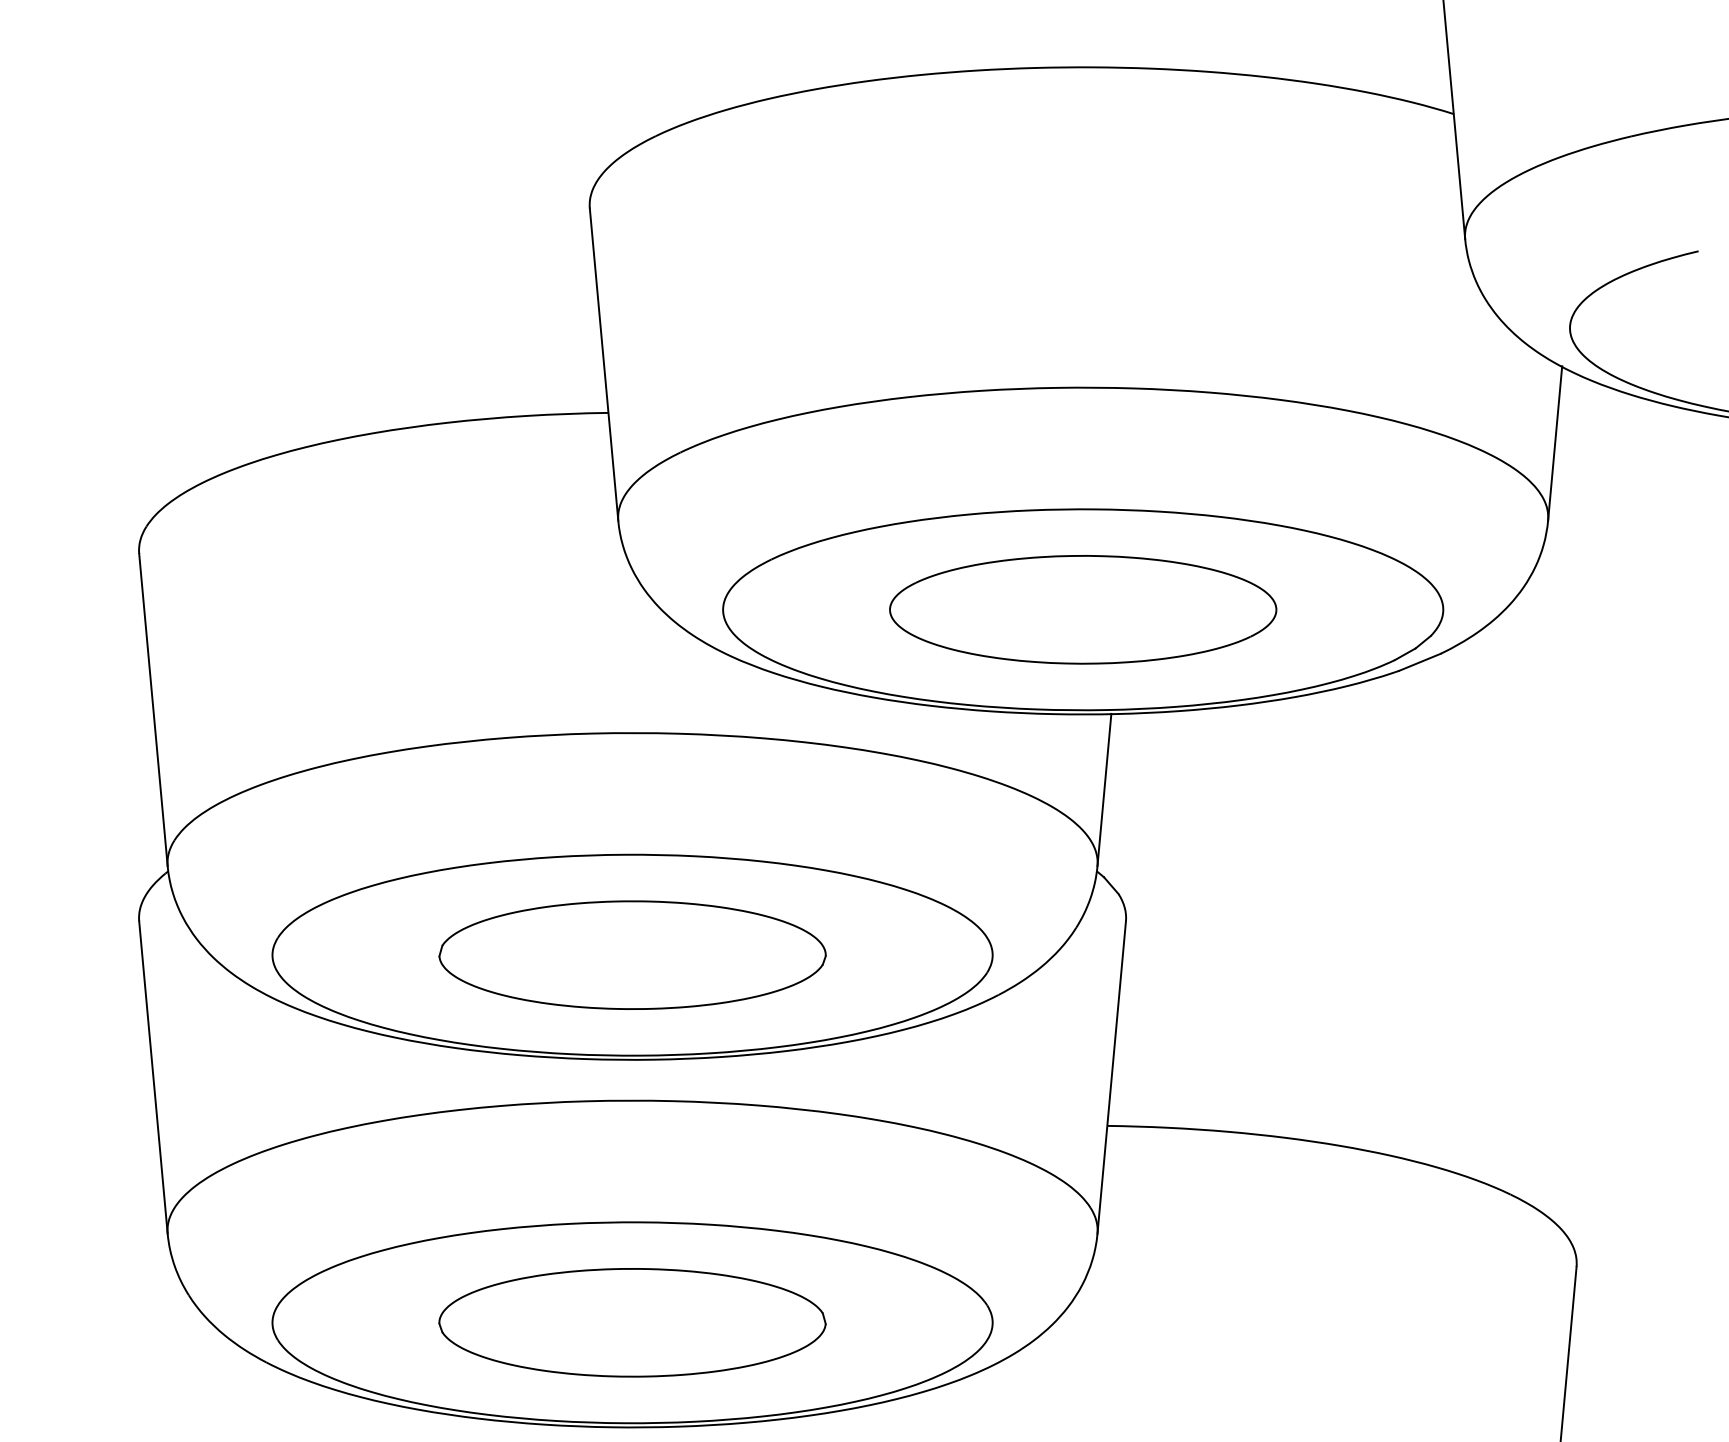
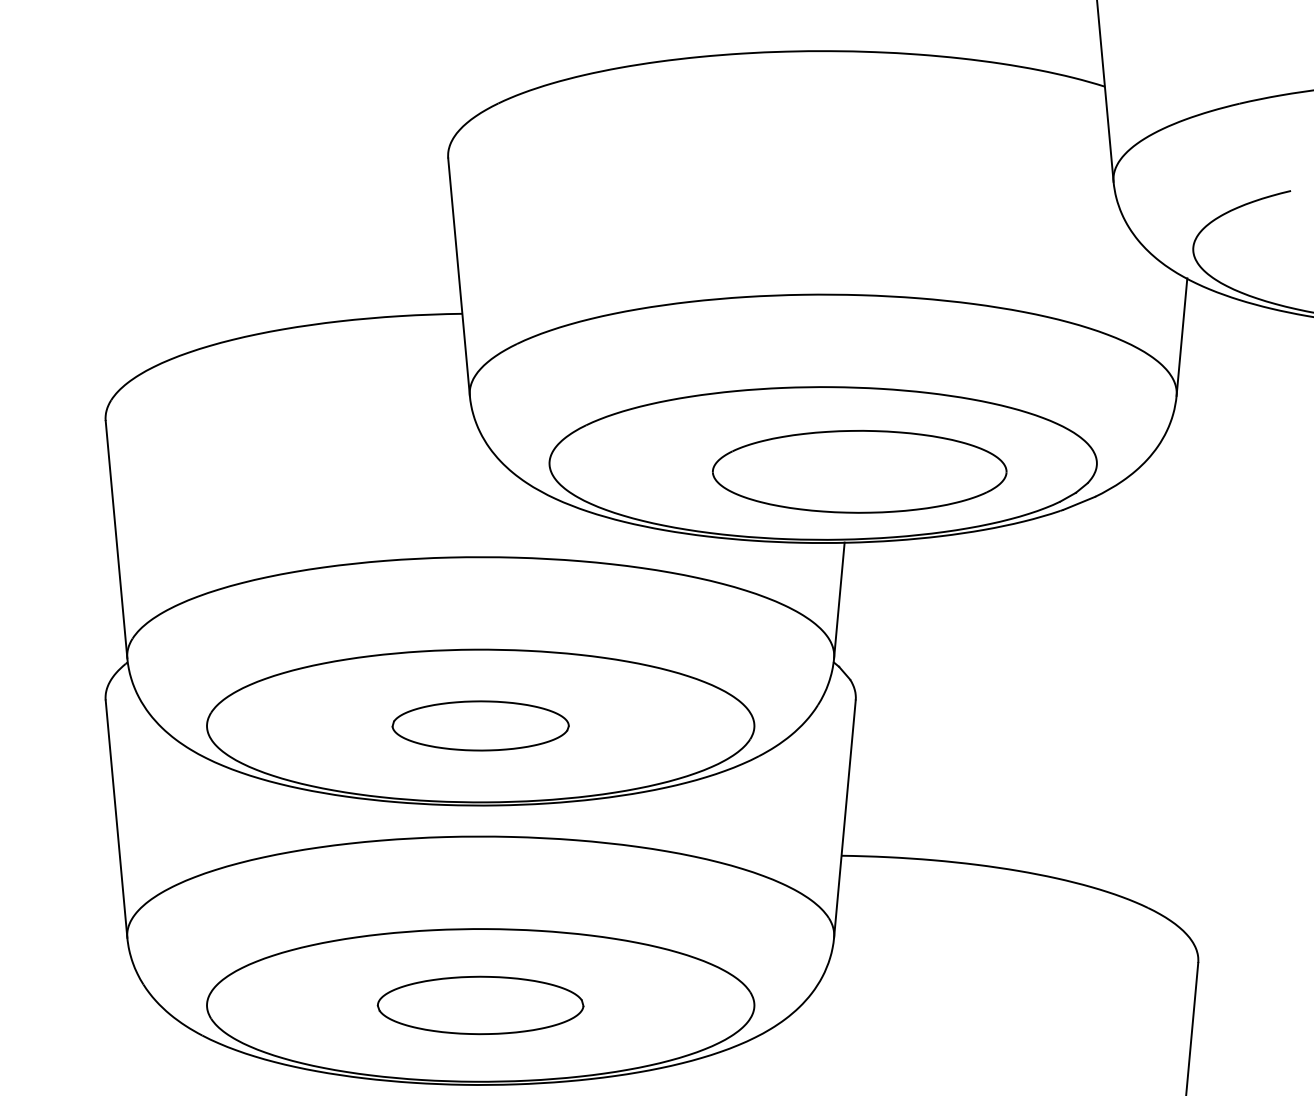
part: (1083, 609) -> (859, 471), moved
part: (632, 954) -> (480, 725), size x0.6
part: (632, 1322) -> (480, 1005), size x0.7

